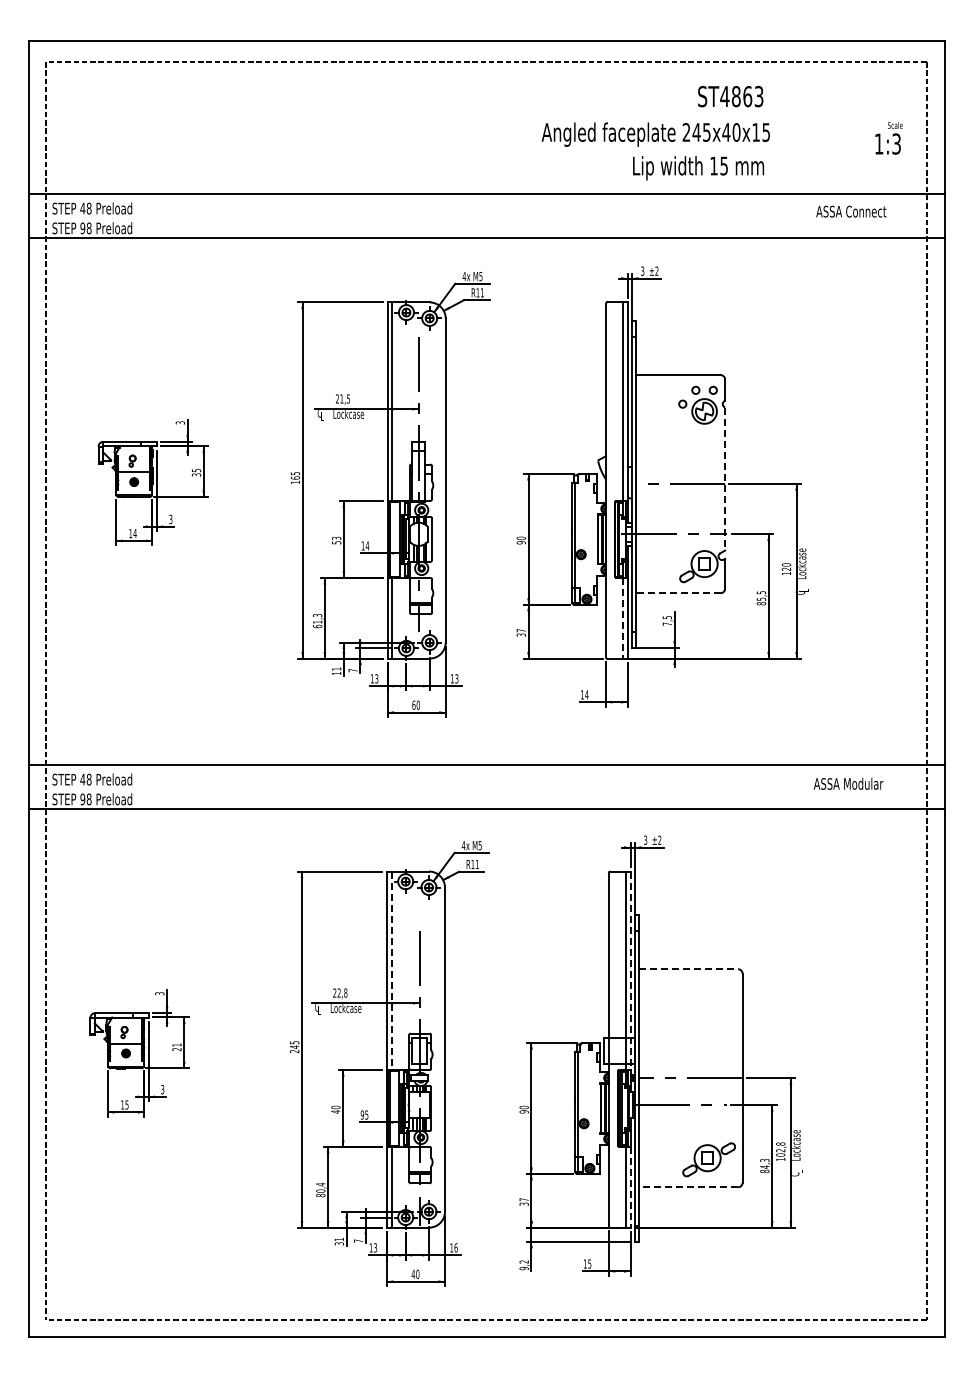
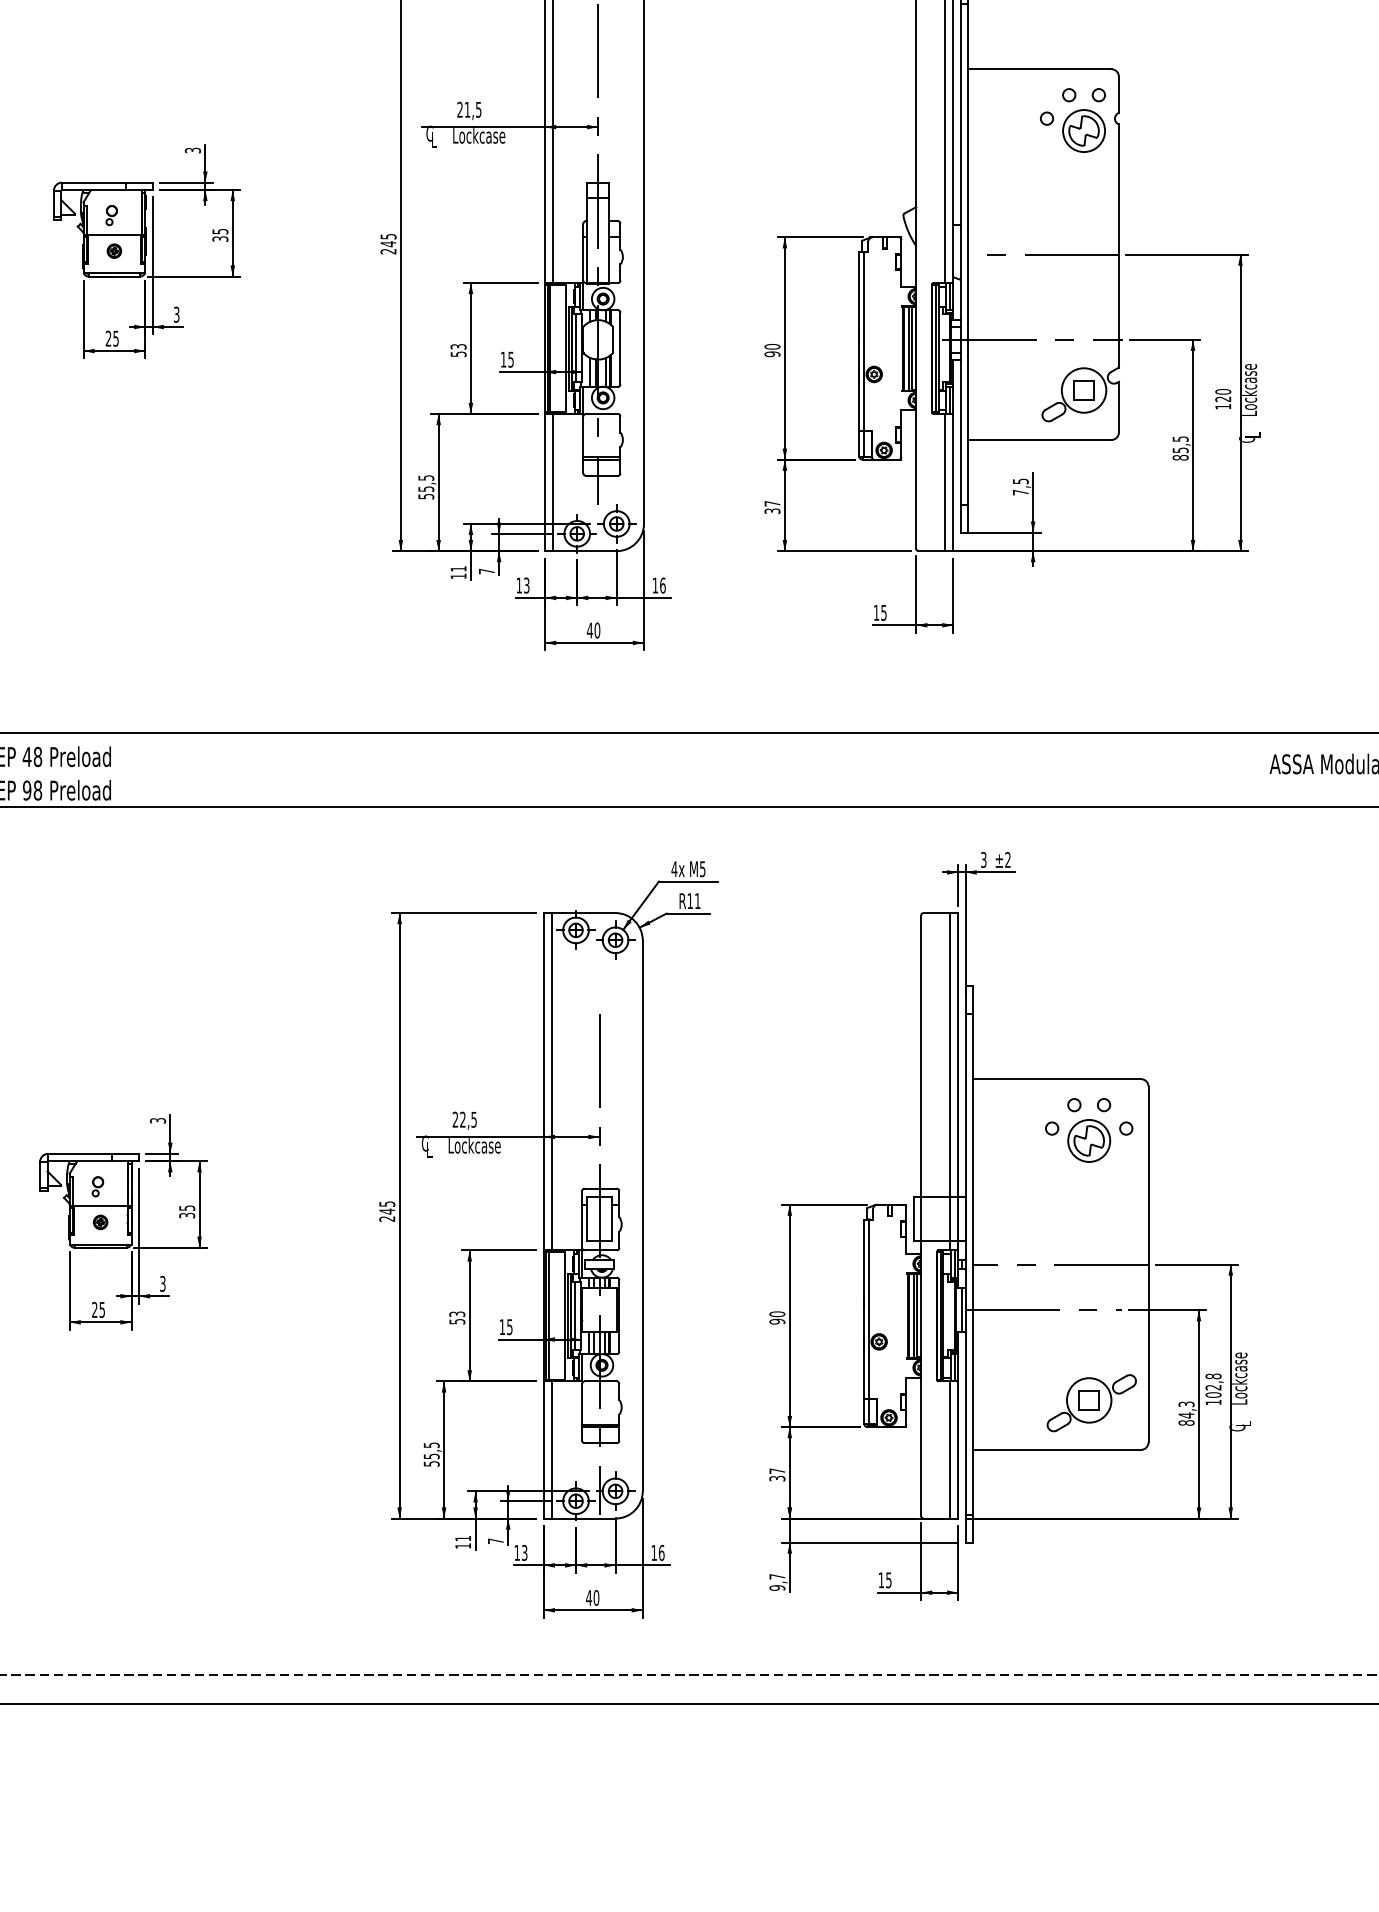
text: (294, 479) -> (386, 246), 165 -> 245
line: (725, 479) -> (1119, 246), dashed -> solid
text: (132, 533) -> (111, 338), 14 -> 25
text: (367, 545) -> (511, 358), 14 -> 15
line: (678, 593) -> (1039, 440), dashed -> solid
line: (622, 618) -> (944, 482), dashed -> solid
text: (317, 621) -> (426, 488), 61,3 -> 55,5
text: (456, 678) -> (662, 584), 13 -> 16
text: (586, 694) -> (883, 612), 14 -> 15
text: (413, 704) -> (589, 629), 60 -> 40
line: (689, 969) -> (1058, 1079), dashed -> solid
line: (391, 971) -> (551, 1083), dashed -> solid
line: (630, 971) -> (958, 1083), dashed -> solid
text: (345, 992) -> (473, 1118), 22,8 -> 22,5
part: (707, 999) -> (1089, 1130), added
text: (176, 1047) -> (186, 1212), 21 -> 35
text: (122, 1104) -> (94, 1309), 15 -> 25
text: (335, 1109) -> (456, 1317), 40 -> 53
text: (362, 1114) -> (502, 1326), 95 -> 15
line: (630, 1187) -> (958, 1450), dashed -> solid
line: (688, 1187) -> (1056, 1450), dashed -> solid
text: (320, 1189) -> (431, 1453), 80,4 -> 55,5
text: (339, 1243) -> (463, 1545), 31 -> 11
text: (523, 1261) -> (776, 1576), 9,2 -> 9,7

